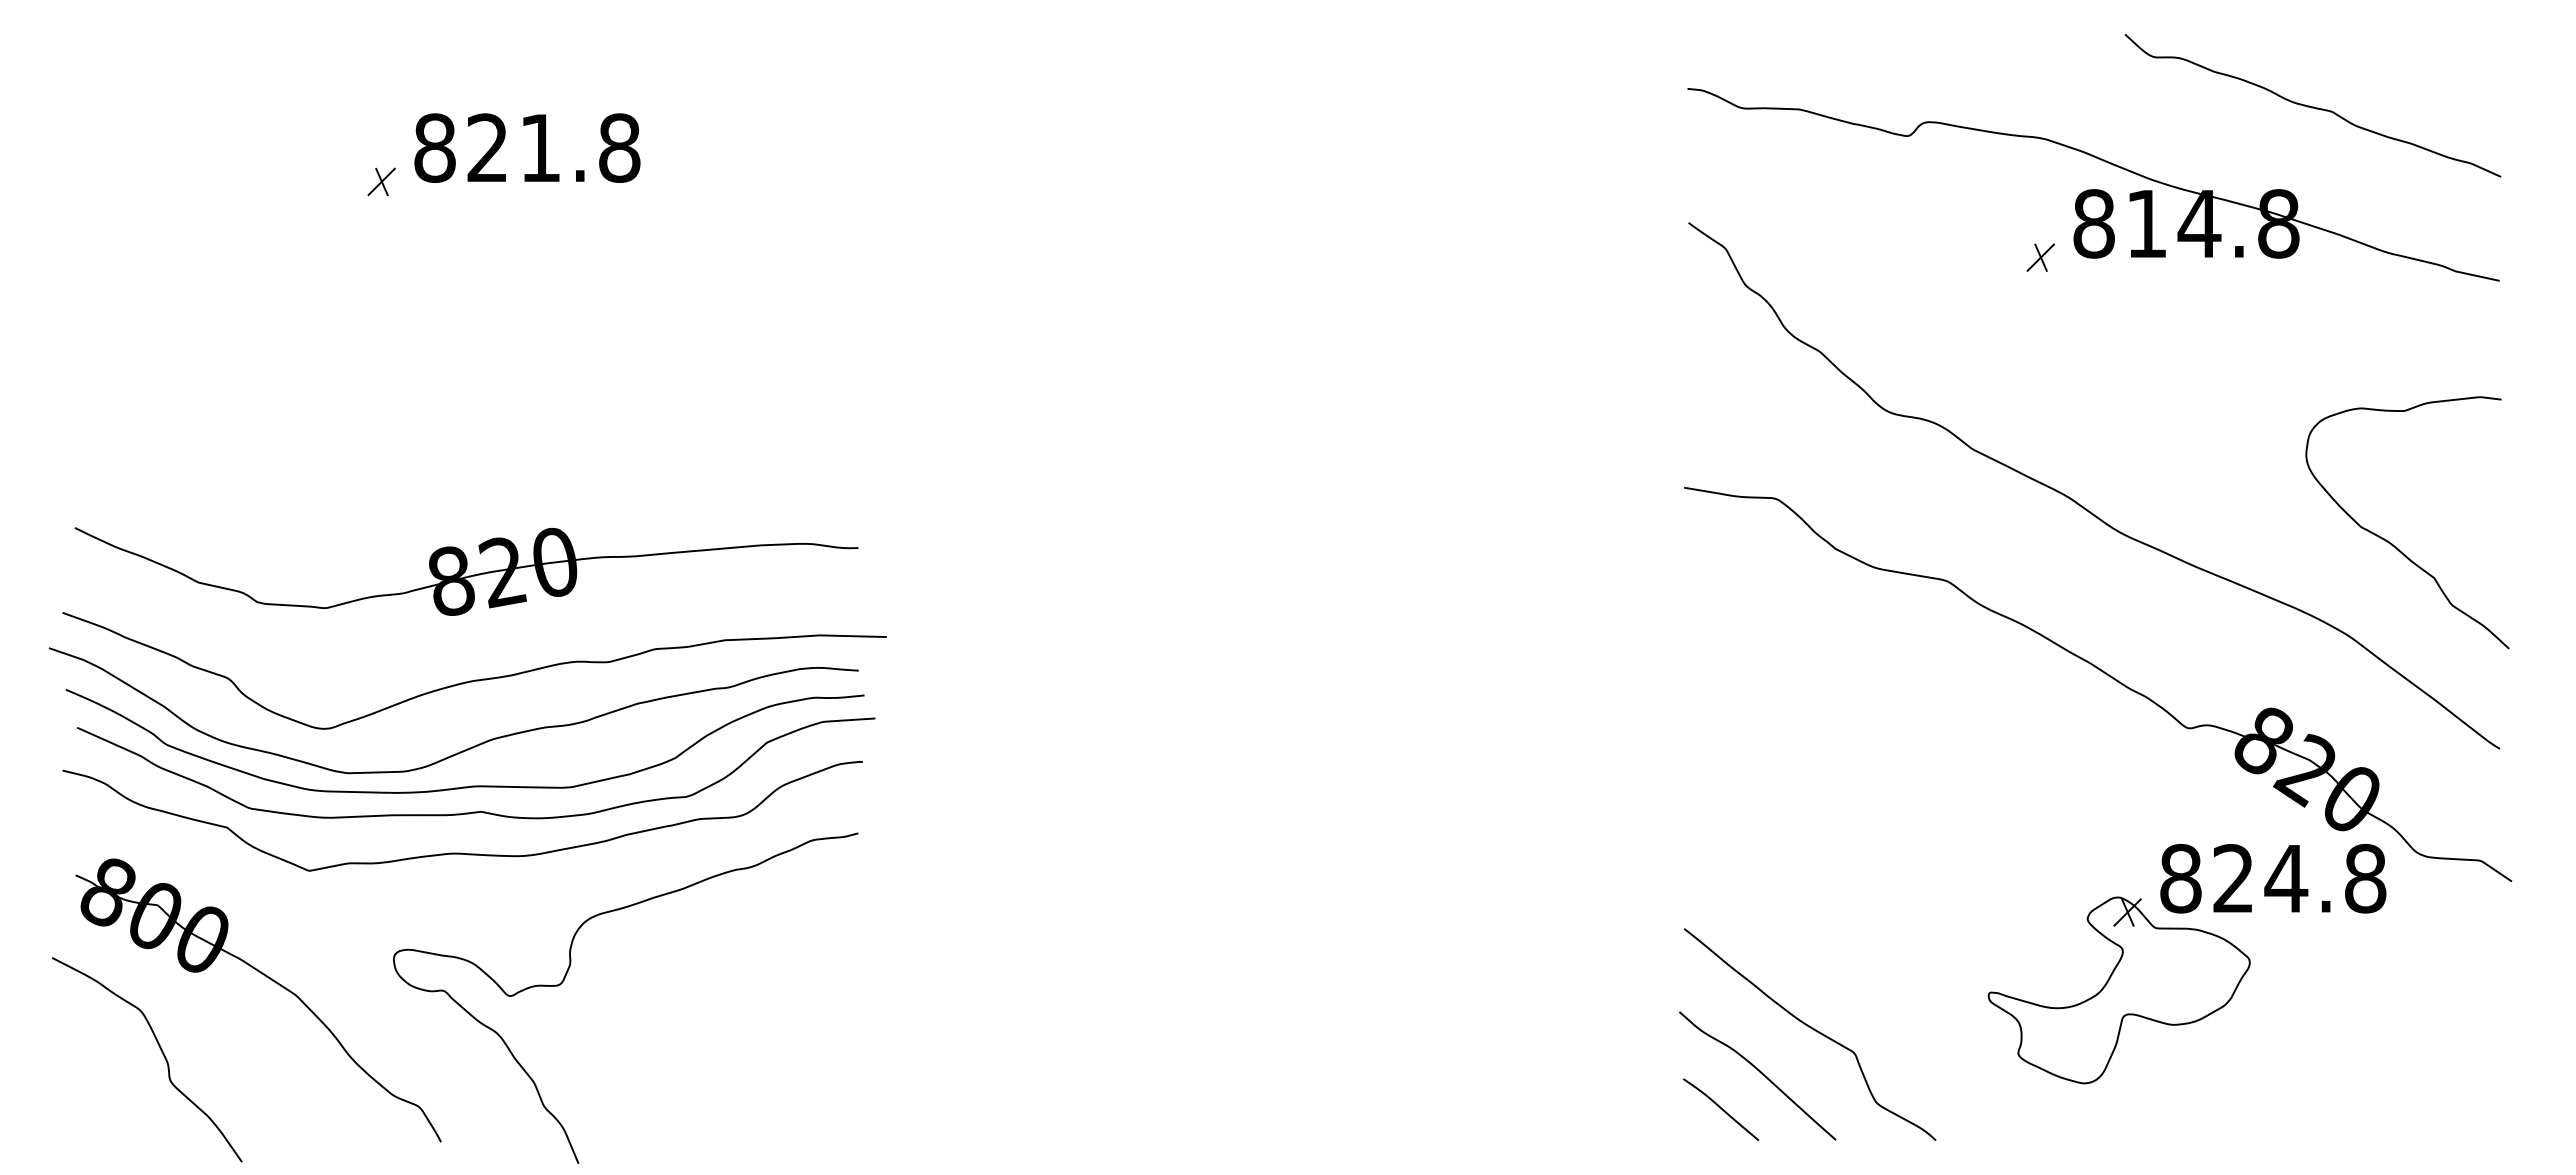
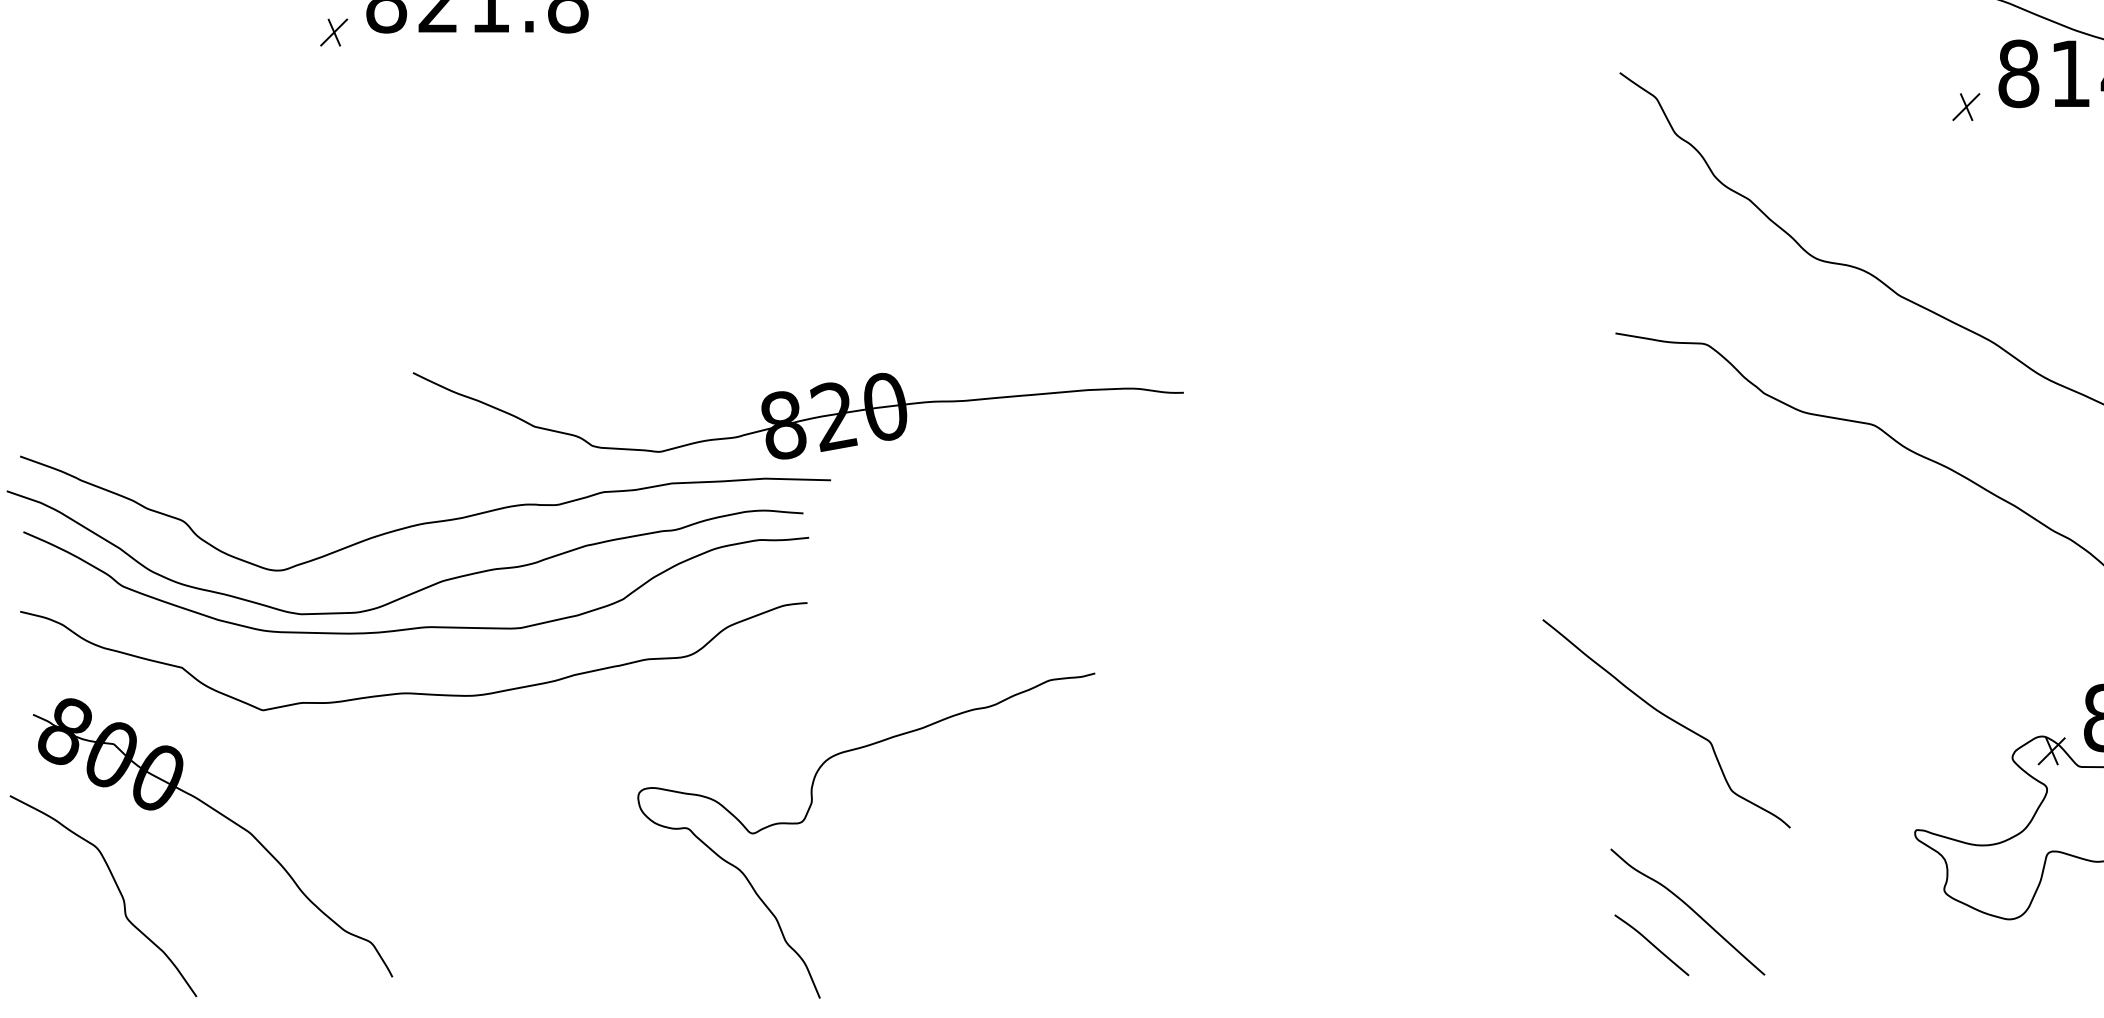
part: (466, 571) -> (798, 415), moved
curve: (476, 811) -> (427, 651), removed
curve: (569, 969) -> (811, 807), moved
curve: (1813, 1030) -> (1669, 719), moved

